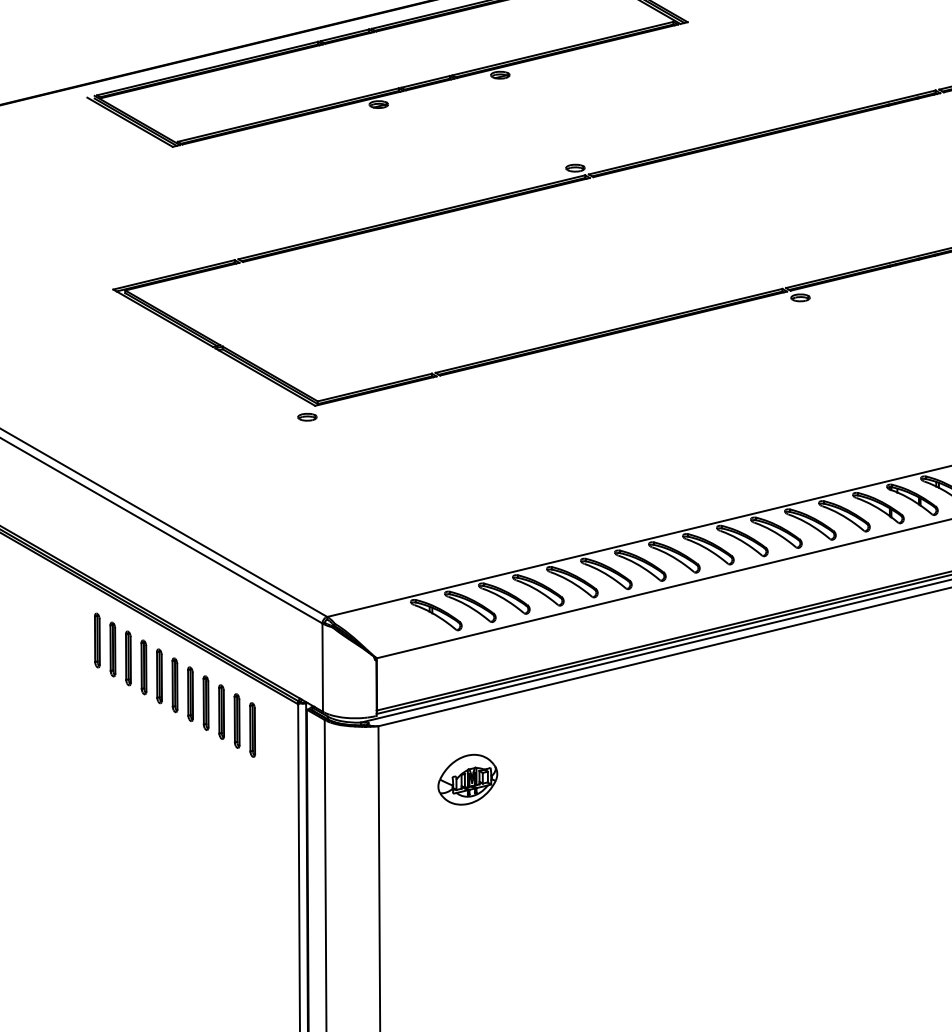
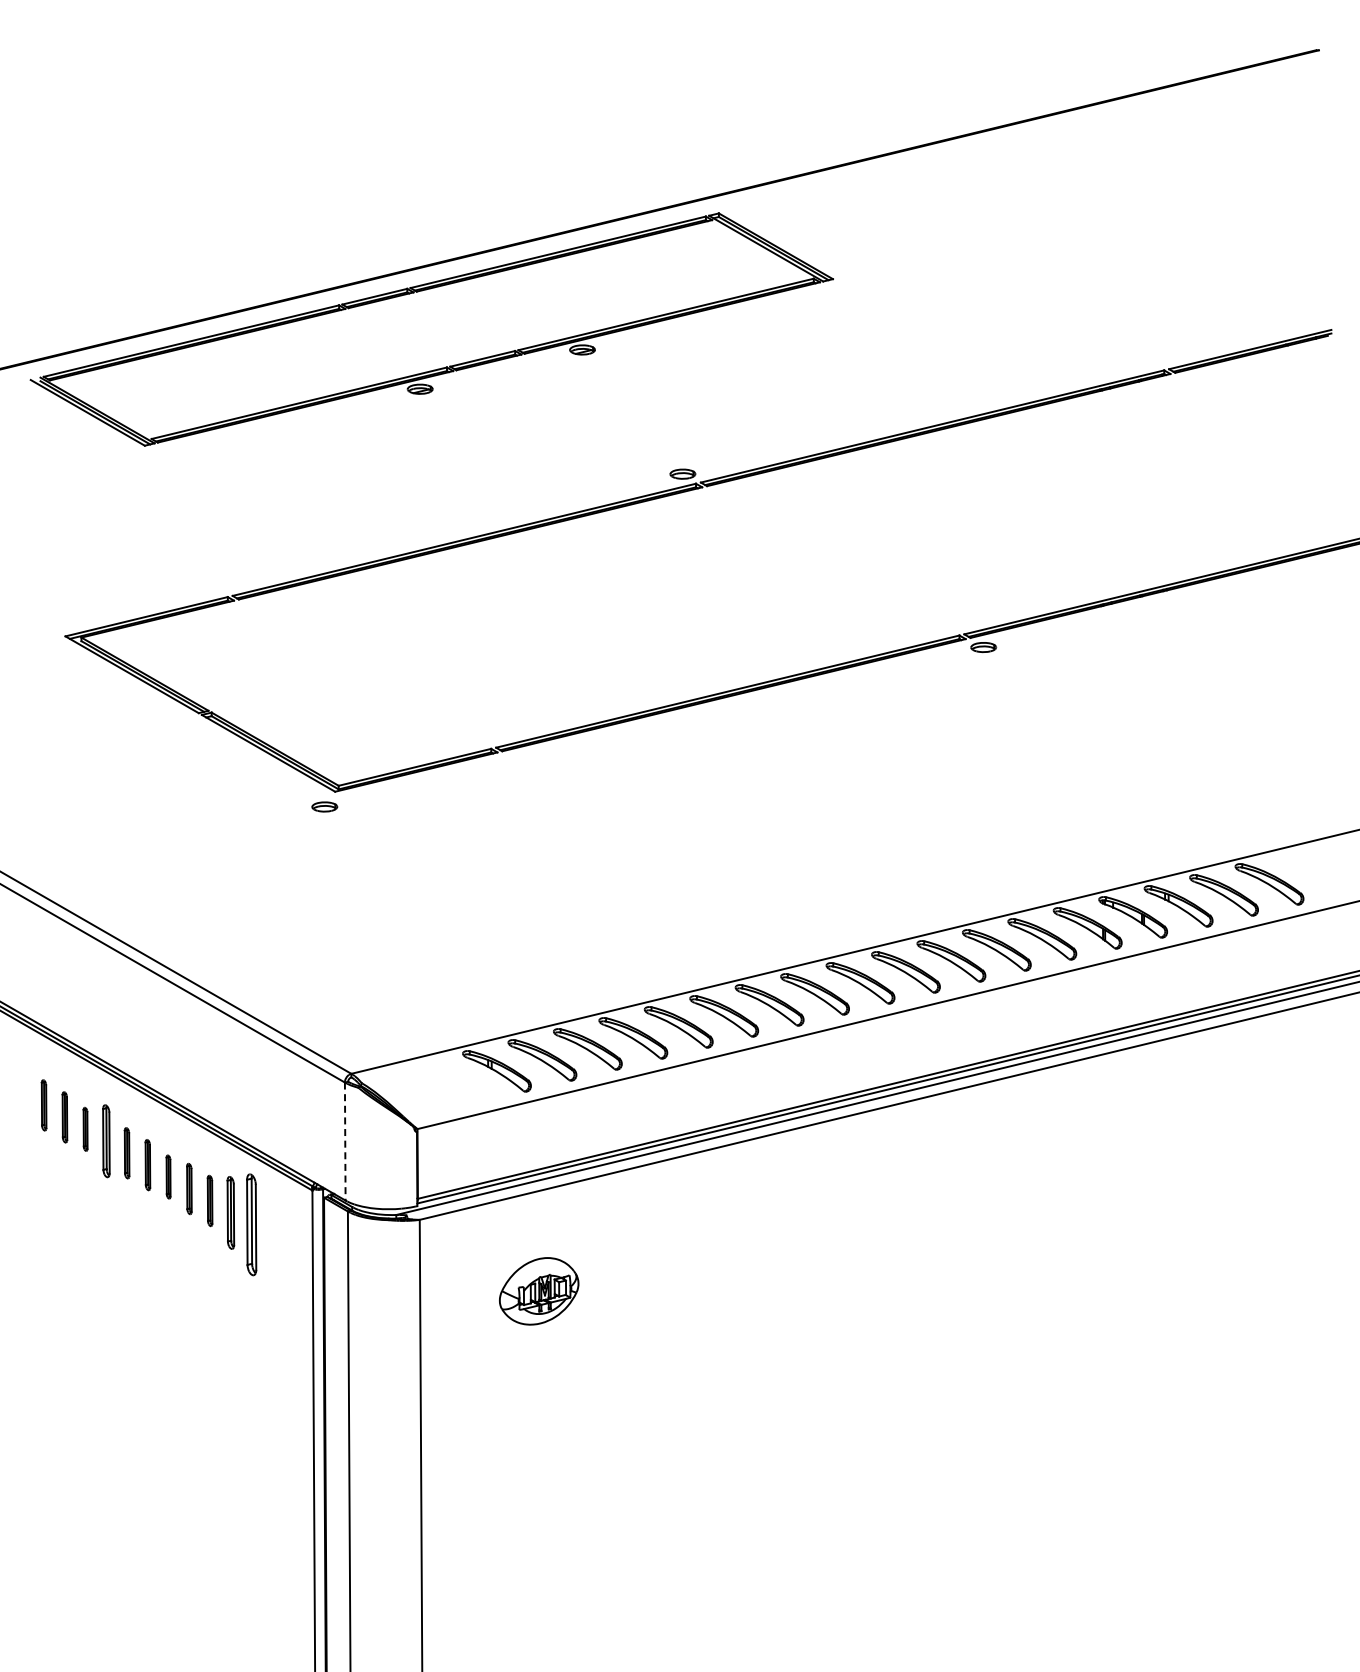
part: (96, 640) -> (43, 1105), size x0.7
part: (112, 649) -> (64, 1117), size x0.7
part: (128, 658) -> (85, 1129), size x0.6
line: (322, 668) -> (345, 1142), solid -> dashed
part: (159, 676) -> (126, 1153), size x0.7
part: (174, 684) -> (147, 1164), size x0.7
part: (190, 693) -> (168, 1176), size x0.6
part: (206, 702) -> (189, 1188), size x0.7
part: (221, 711) -> (209, 1200), size x0.7
part: (252, 729) -> (251, 1224), size x1.4

